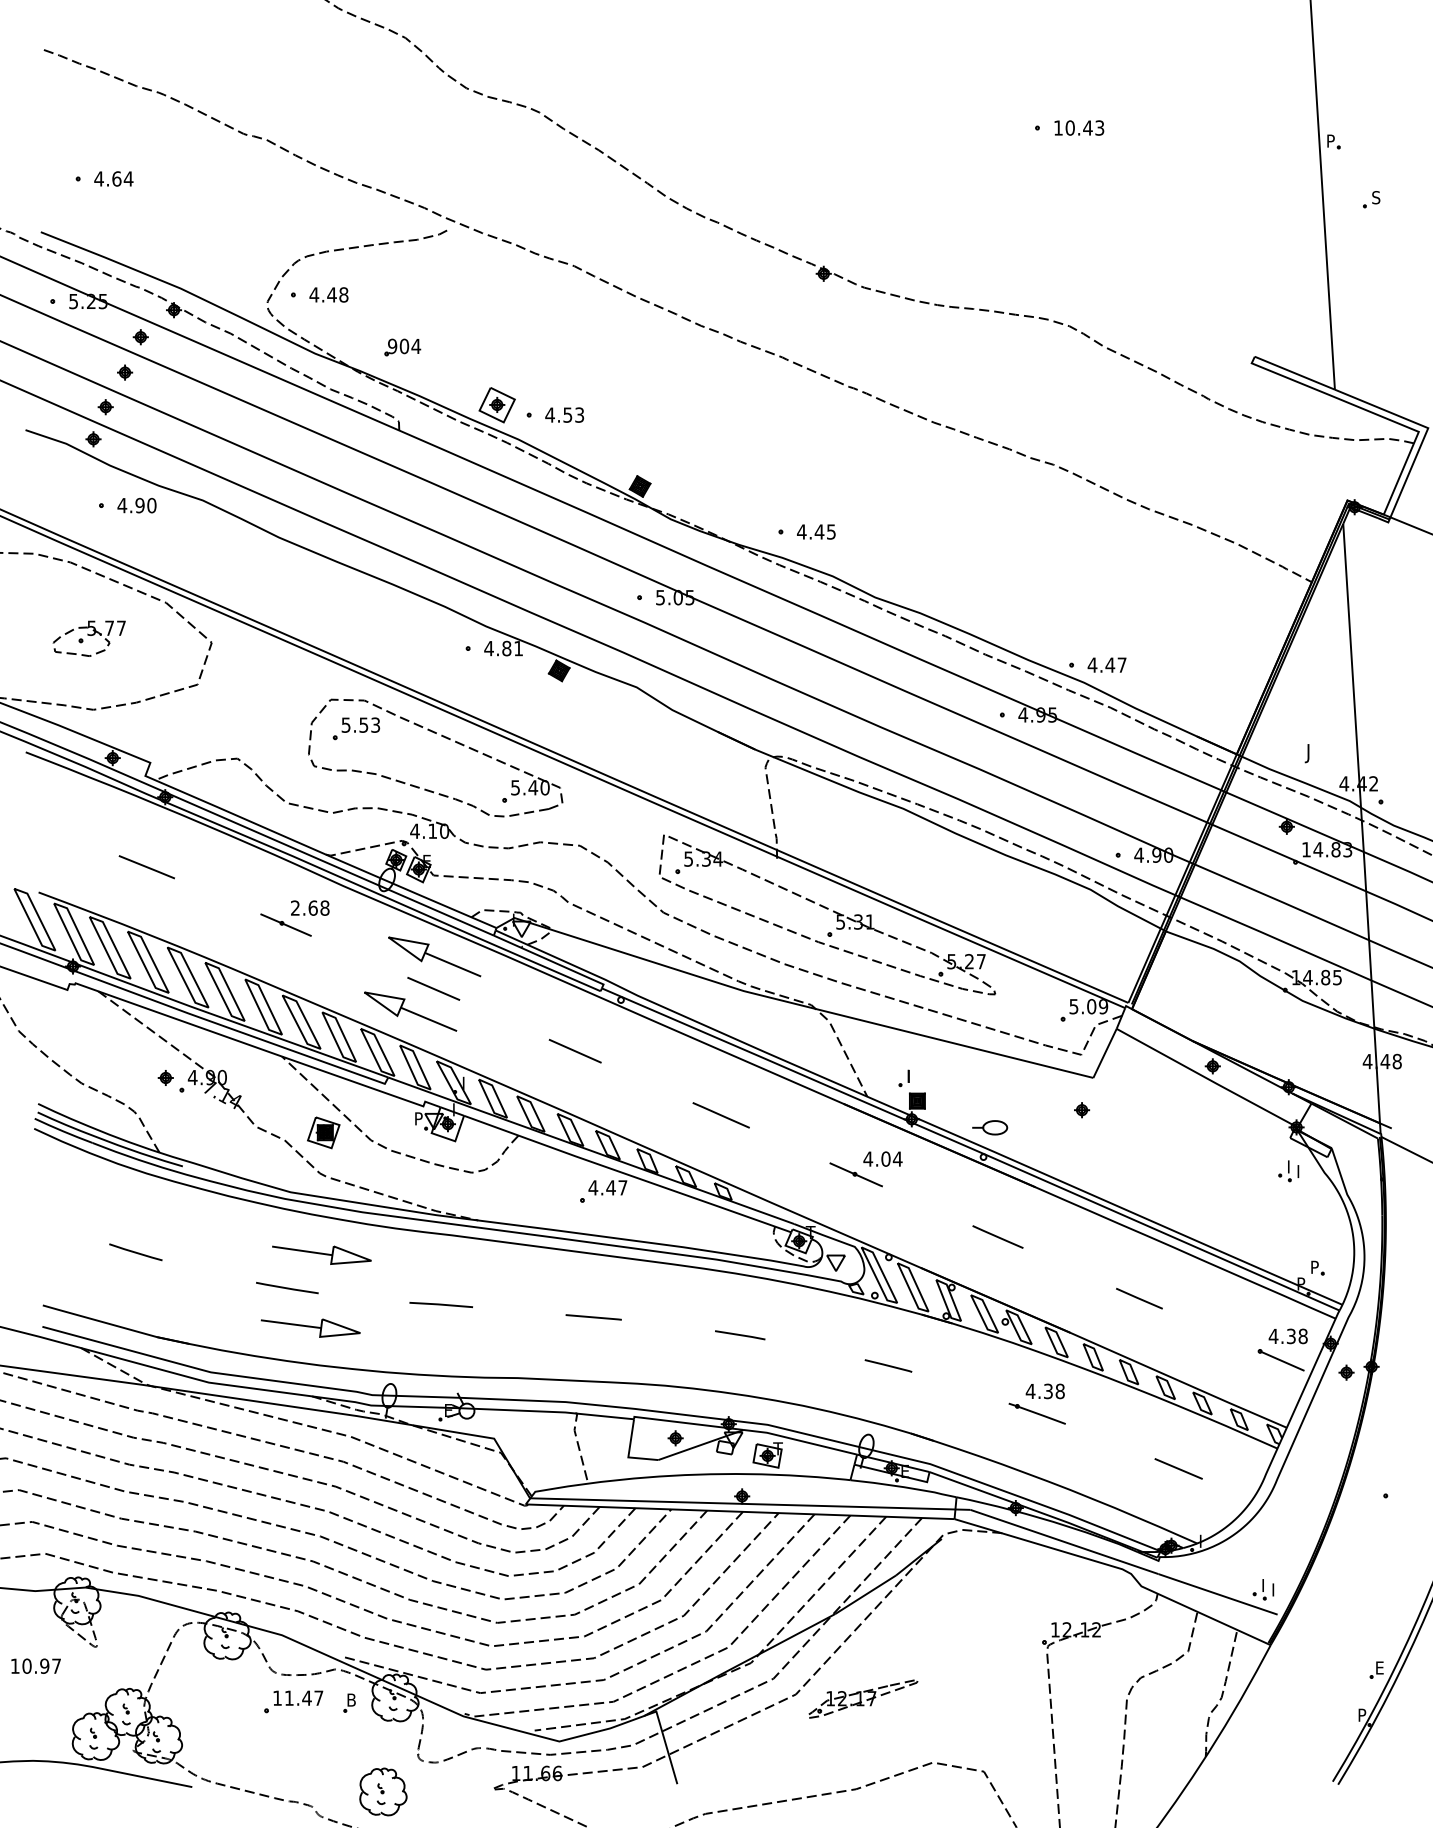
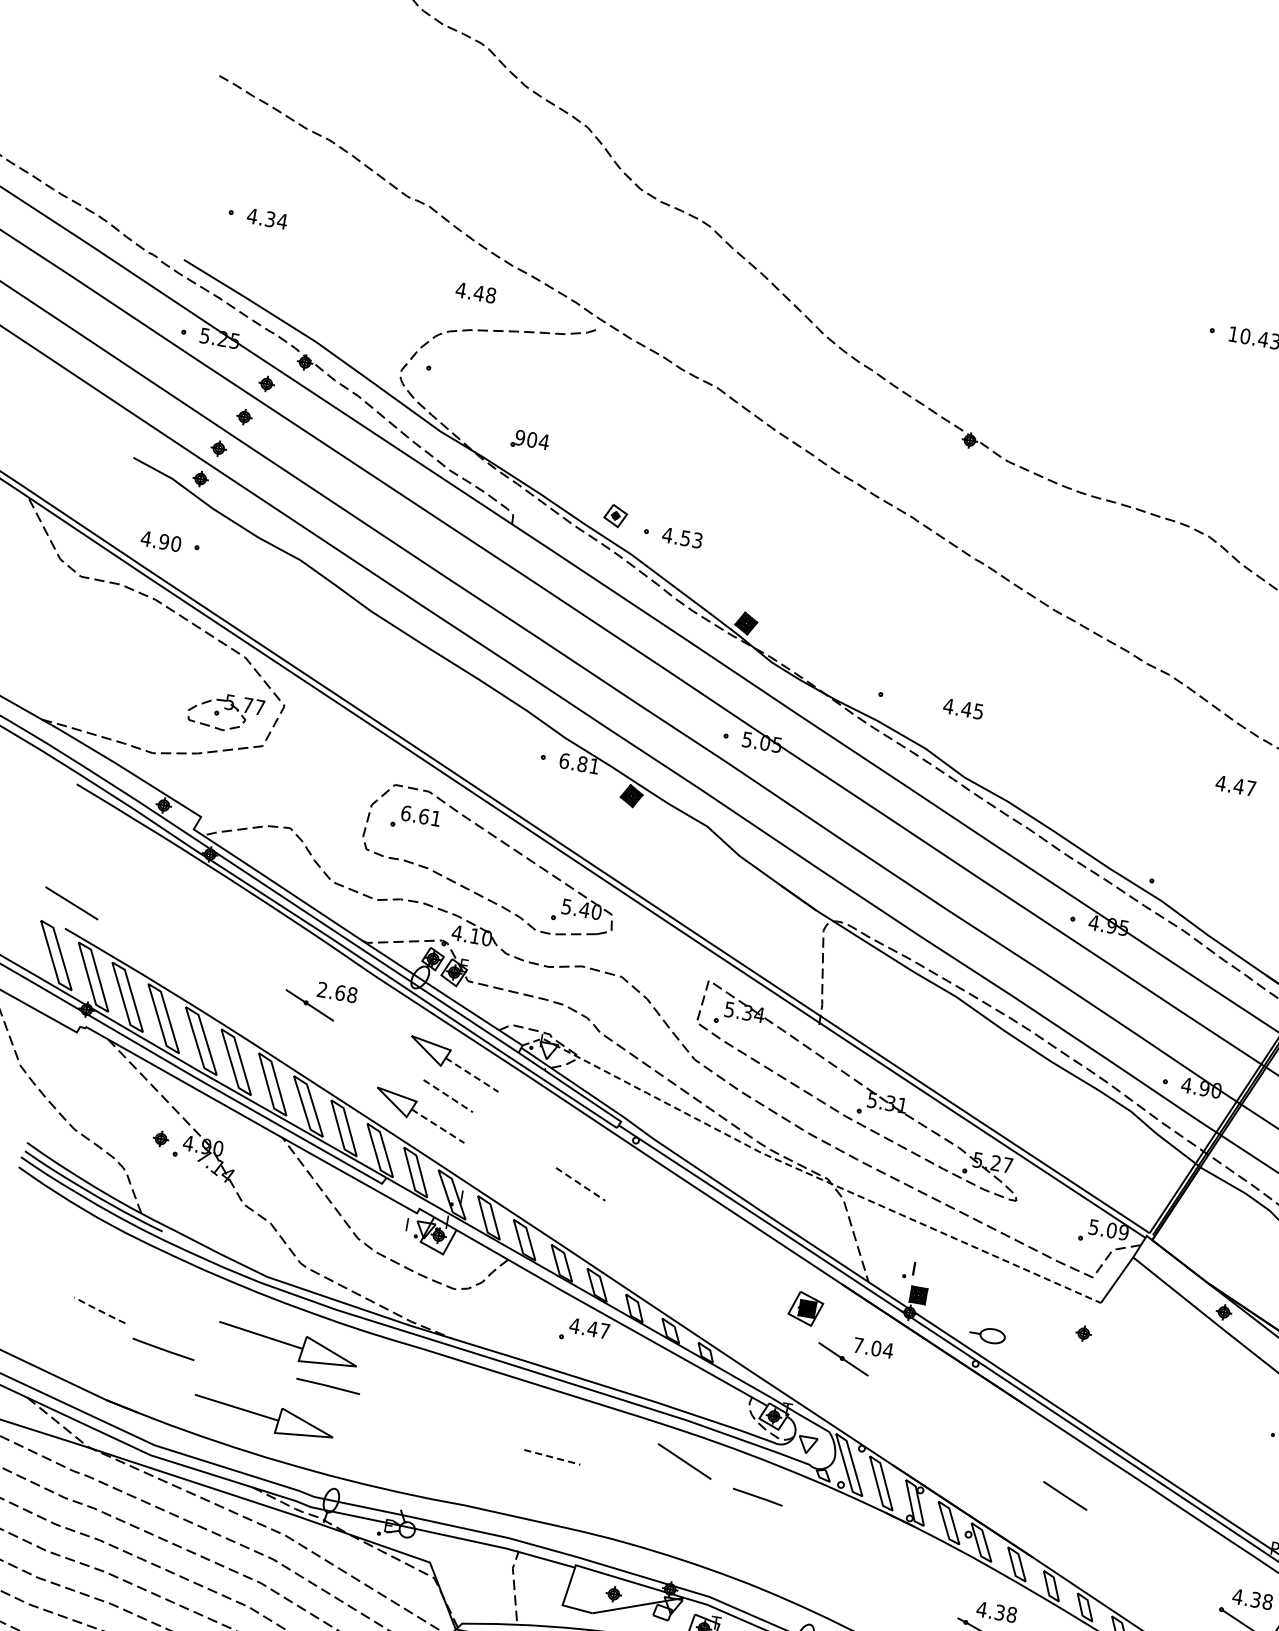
text: (116, 178) -> (270, 218), 4.64 -> 4.34
text: (328, 294) -> (475, 292), moved
part: (496, 405) -> (615, 516), size x0.6
text: (136, 505) -> (160, 541), moved
text: (816, 531) -> (963, 708), moved
part: (88, 638) -> (224, 712), moved
text: (488, 648) -> (563, 760), 4.81 -> 6.81
text: (1106, 664) -> (1235, 785), moved
text: (360, 724) -> (420, 815), 5.53 -> 6.61
line: (146, 867) -> (71, 903), moved
line: (453, 964) -> (472, 1074), solid -> dashed
line: (433, 988) -> (448, 1095), solid -> dashed
line: (791, 1002) -> (808, 1173), solid -> dashed
line: (429, 1019) -> (438, 1126), solid -> dashed
line: (575, 1051) -> (580, 1184), solid -> dashed
line: (720, 1115) -> (683, 1461), moved
text: (419, 1116) -> (411, 1222), P -> I
part: (323, 1132) -> (805, 1308), moved
text: (868, 1158) -> (858, 1344), 4.04 -> 7.04
line: (997, 1236) -> (975, 1446), removed
line: (135, 1252) -> (99, 1310), solid -> dashed
part: (321, 1254) -> (287, 1345), size x1.4
line: (287, 1288) -> (163, 1349), moved
line: (1139, 1298) -> (1065, 1495), moved
line: (440, 1305) -> (327, 1386), moved
line: (595, 1317) -> (554, 1457), solid -> dashed
part: (310, 1327) -> (263, 1417), size x1.4
line: (740, 1335) -> (758, 1497), moved
line: (888, 1365) -> (842, 1558), removed

